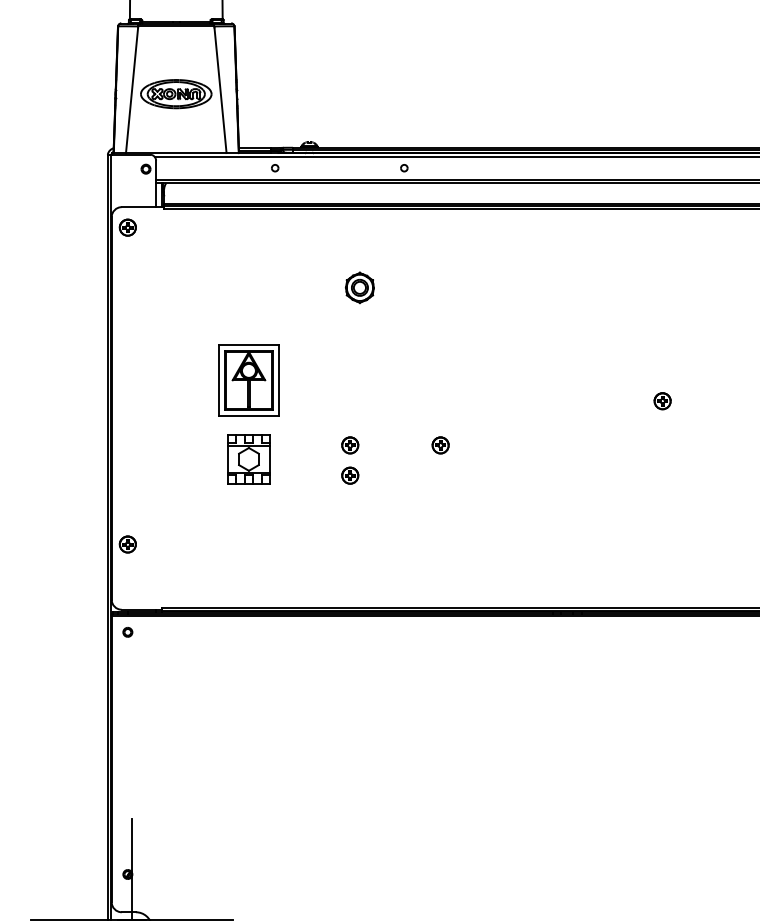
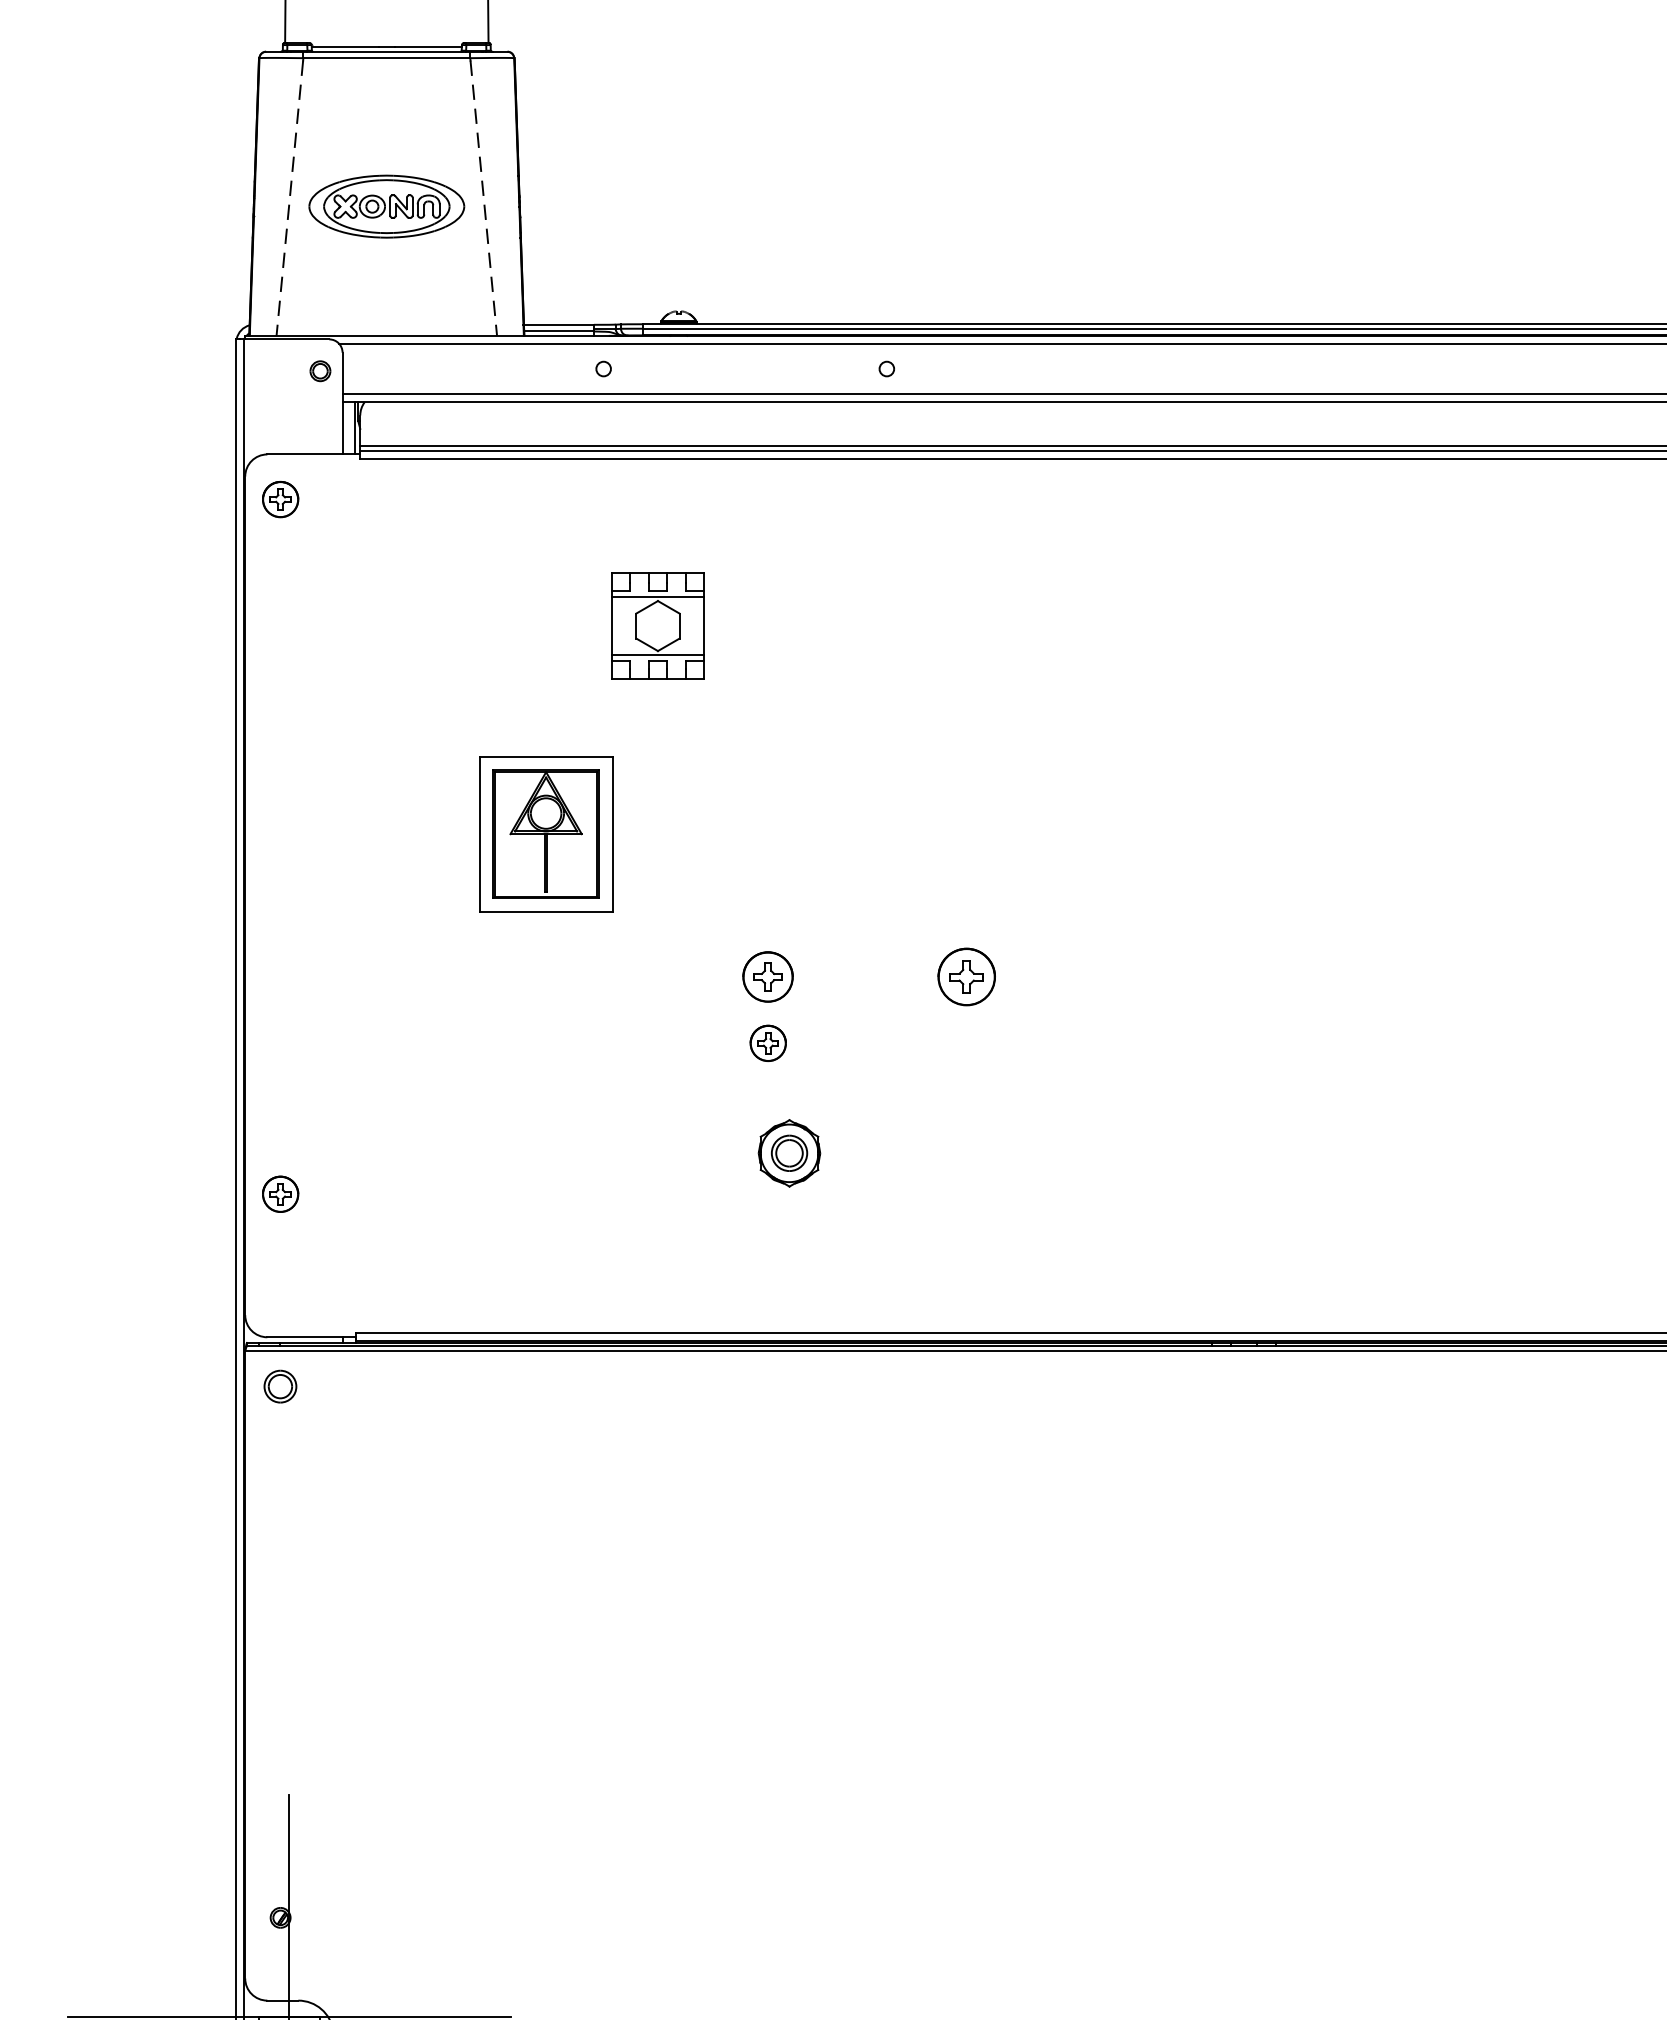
line: (132, 90) -> (290, 198), solid -> dashed
line: (220, 90) -> (483, 198), solid -> dashed
part: (359, 287) -> (788, 1152), moved
part: (662, 401) -> (1452, 880), removed
part: (350, 445) -> (768, 977), size x1.4
part: (440, 445) -> (966, 977), size x1.6
part: (248, 459) -> (656, 626), moved
part: (127, 632) -> (279, 1387), size x1.6

